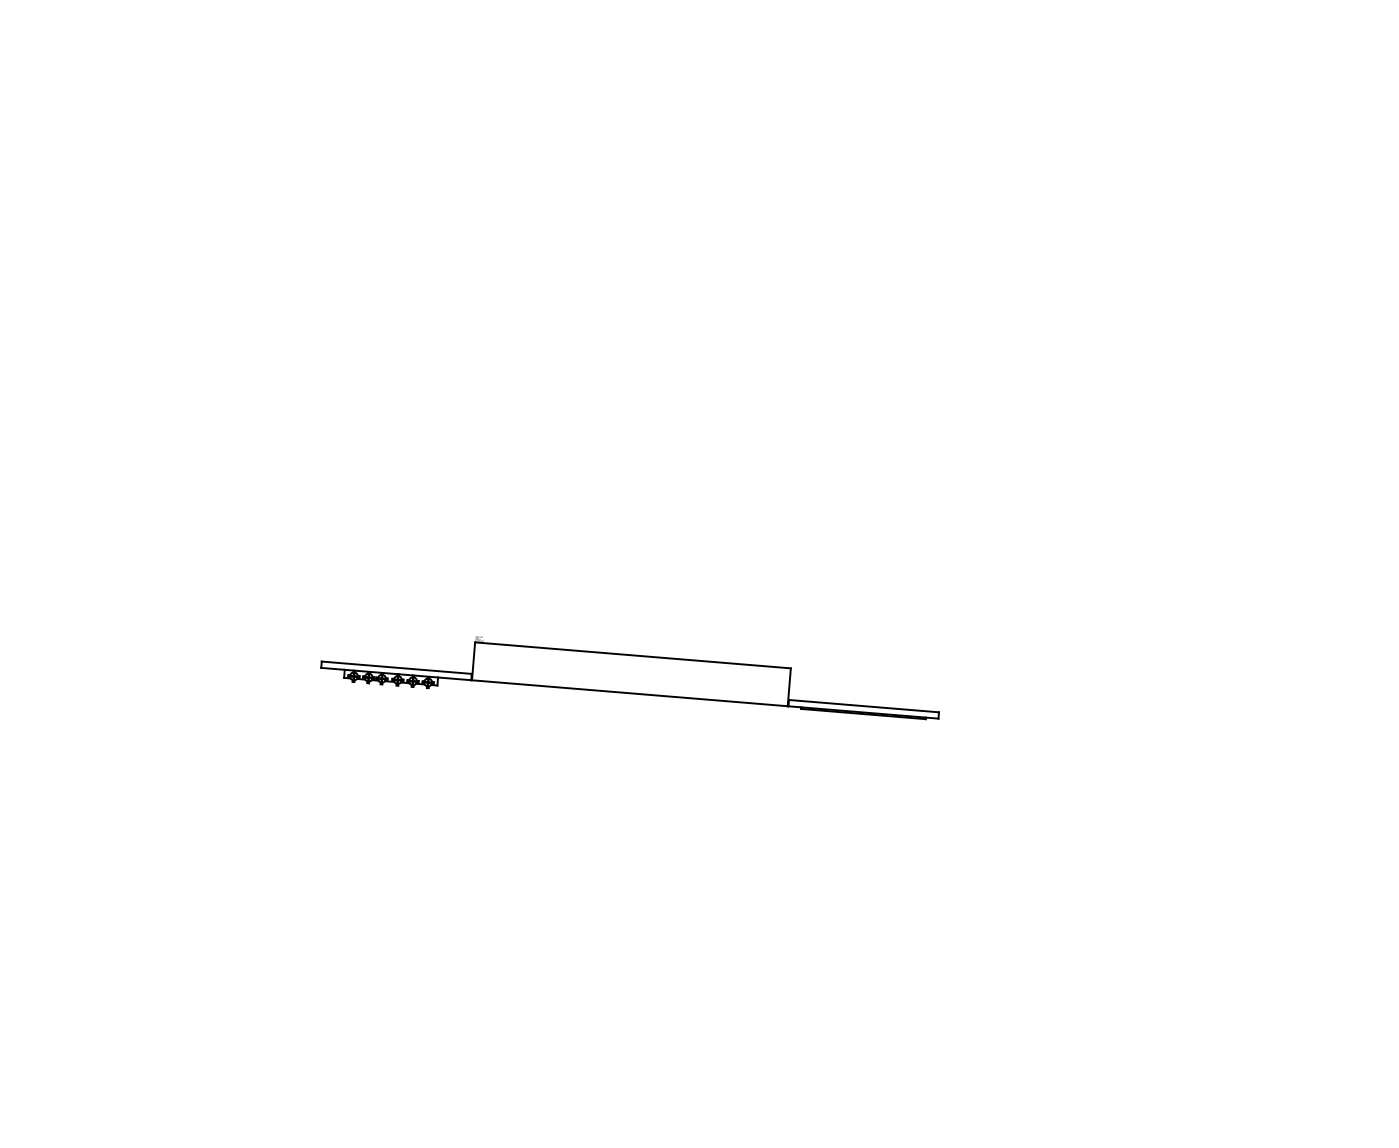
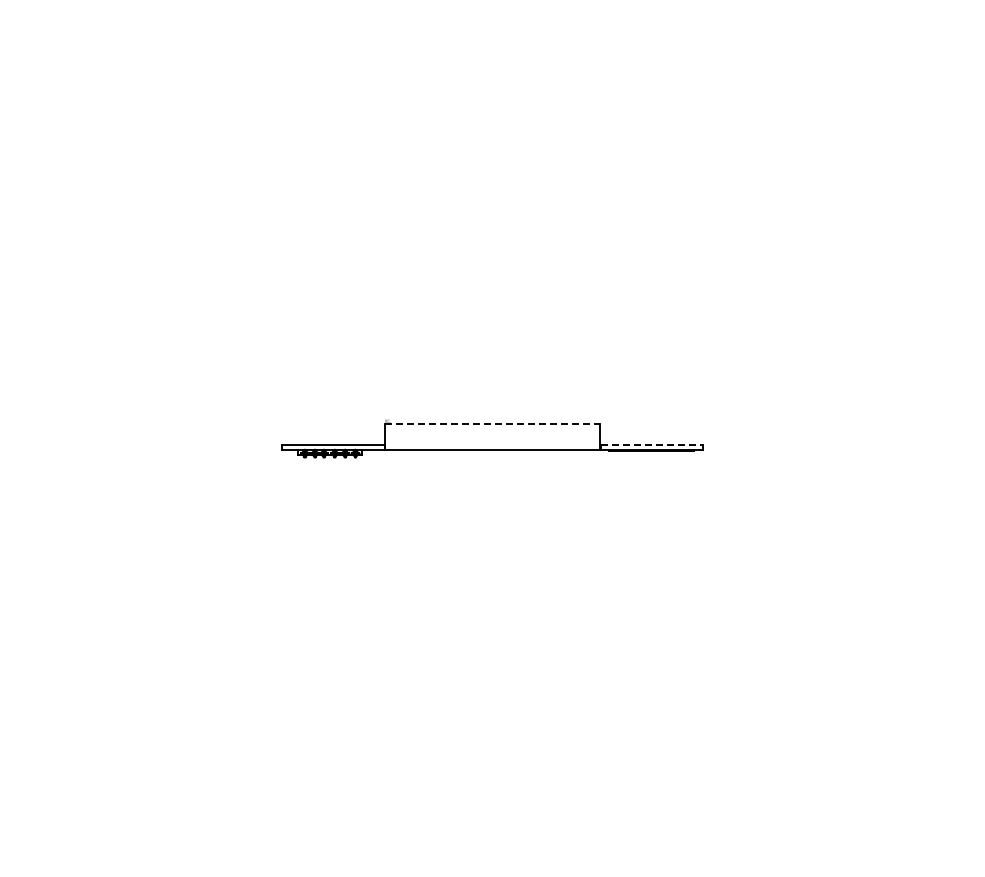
line: (633, 654) -> (492, 423), solid -> dashed
line: (865, 706) -> (652, 445), solid -> dashed

